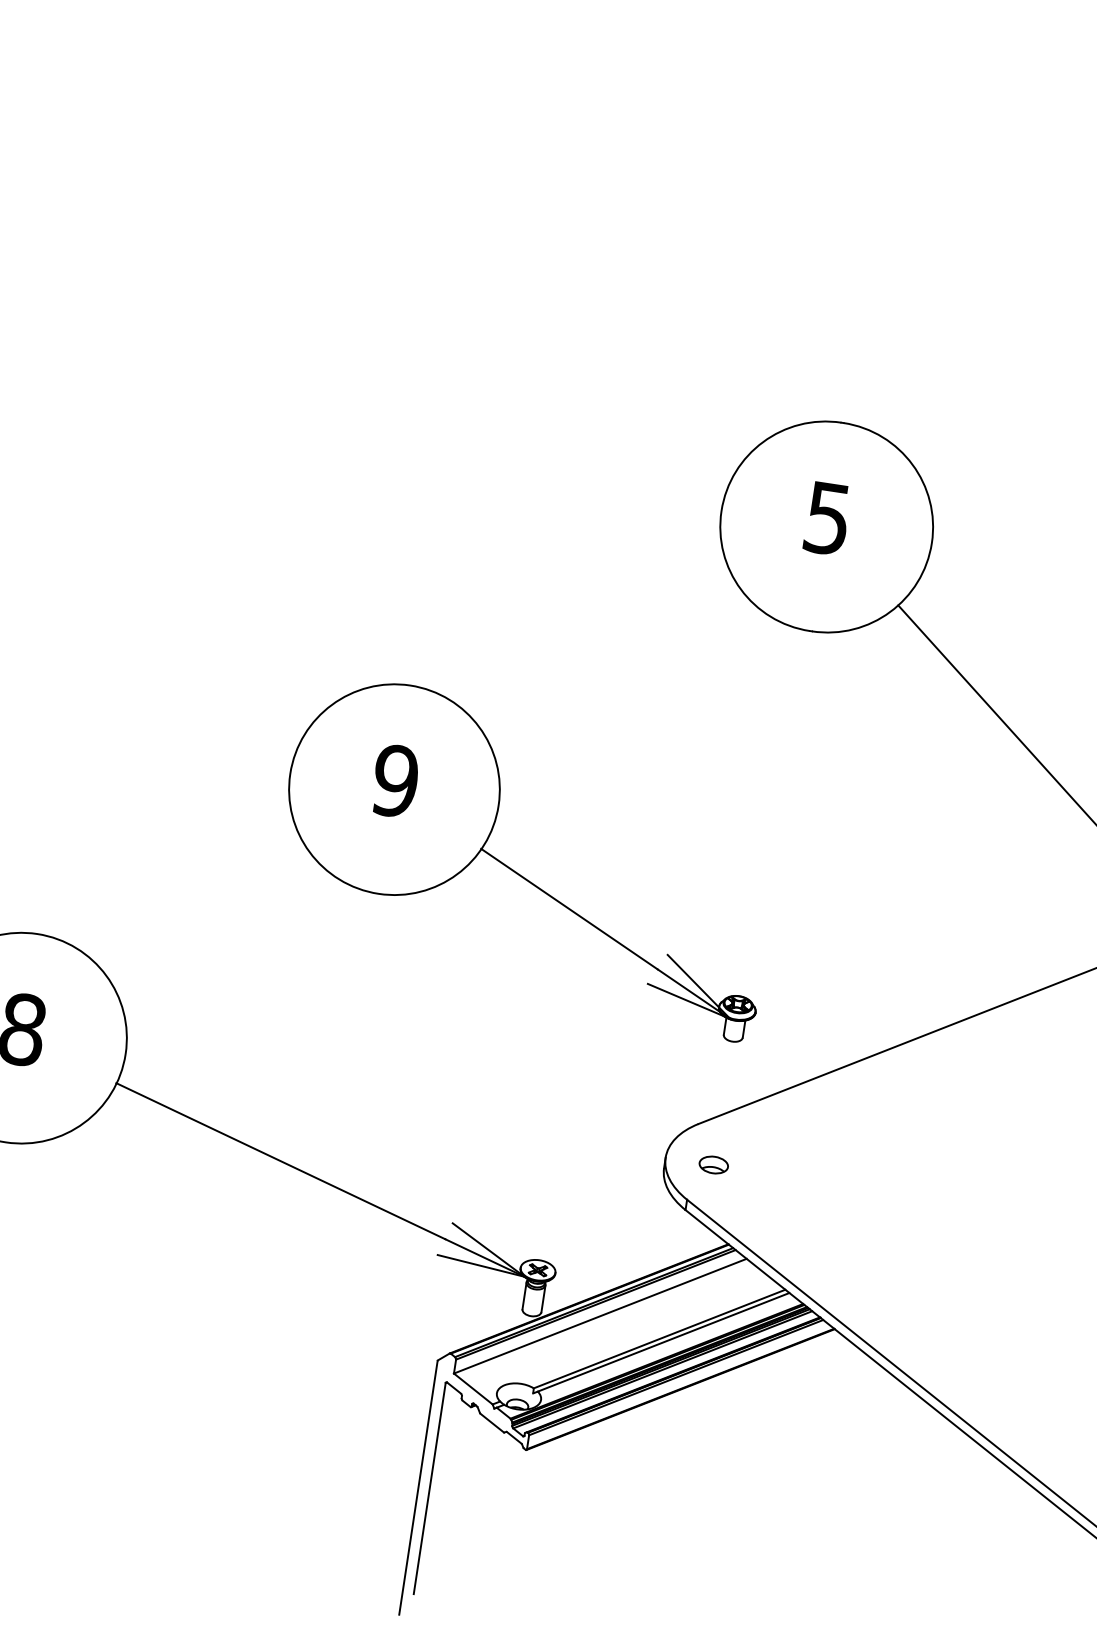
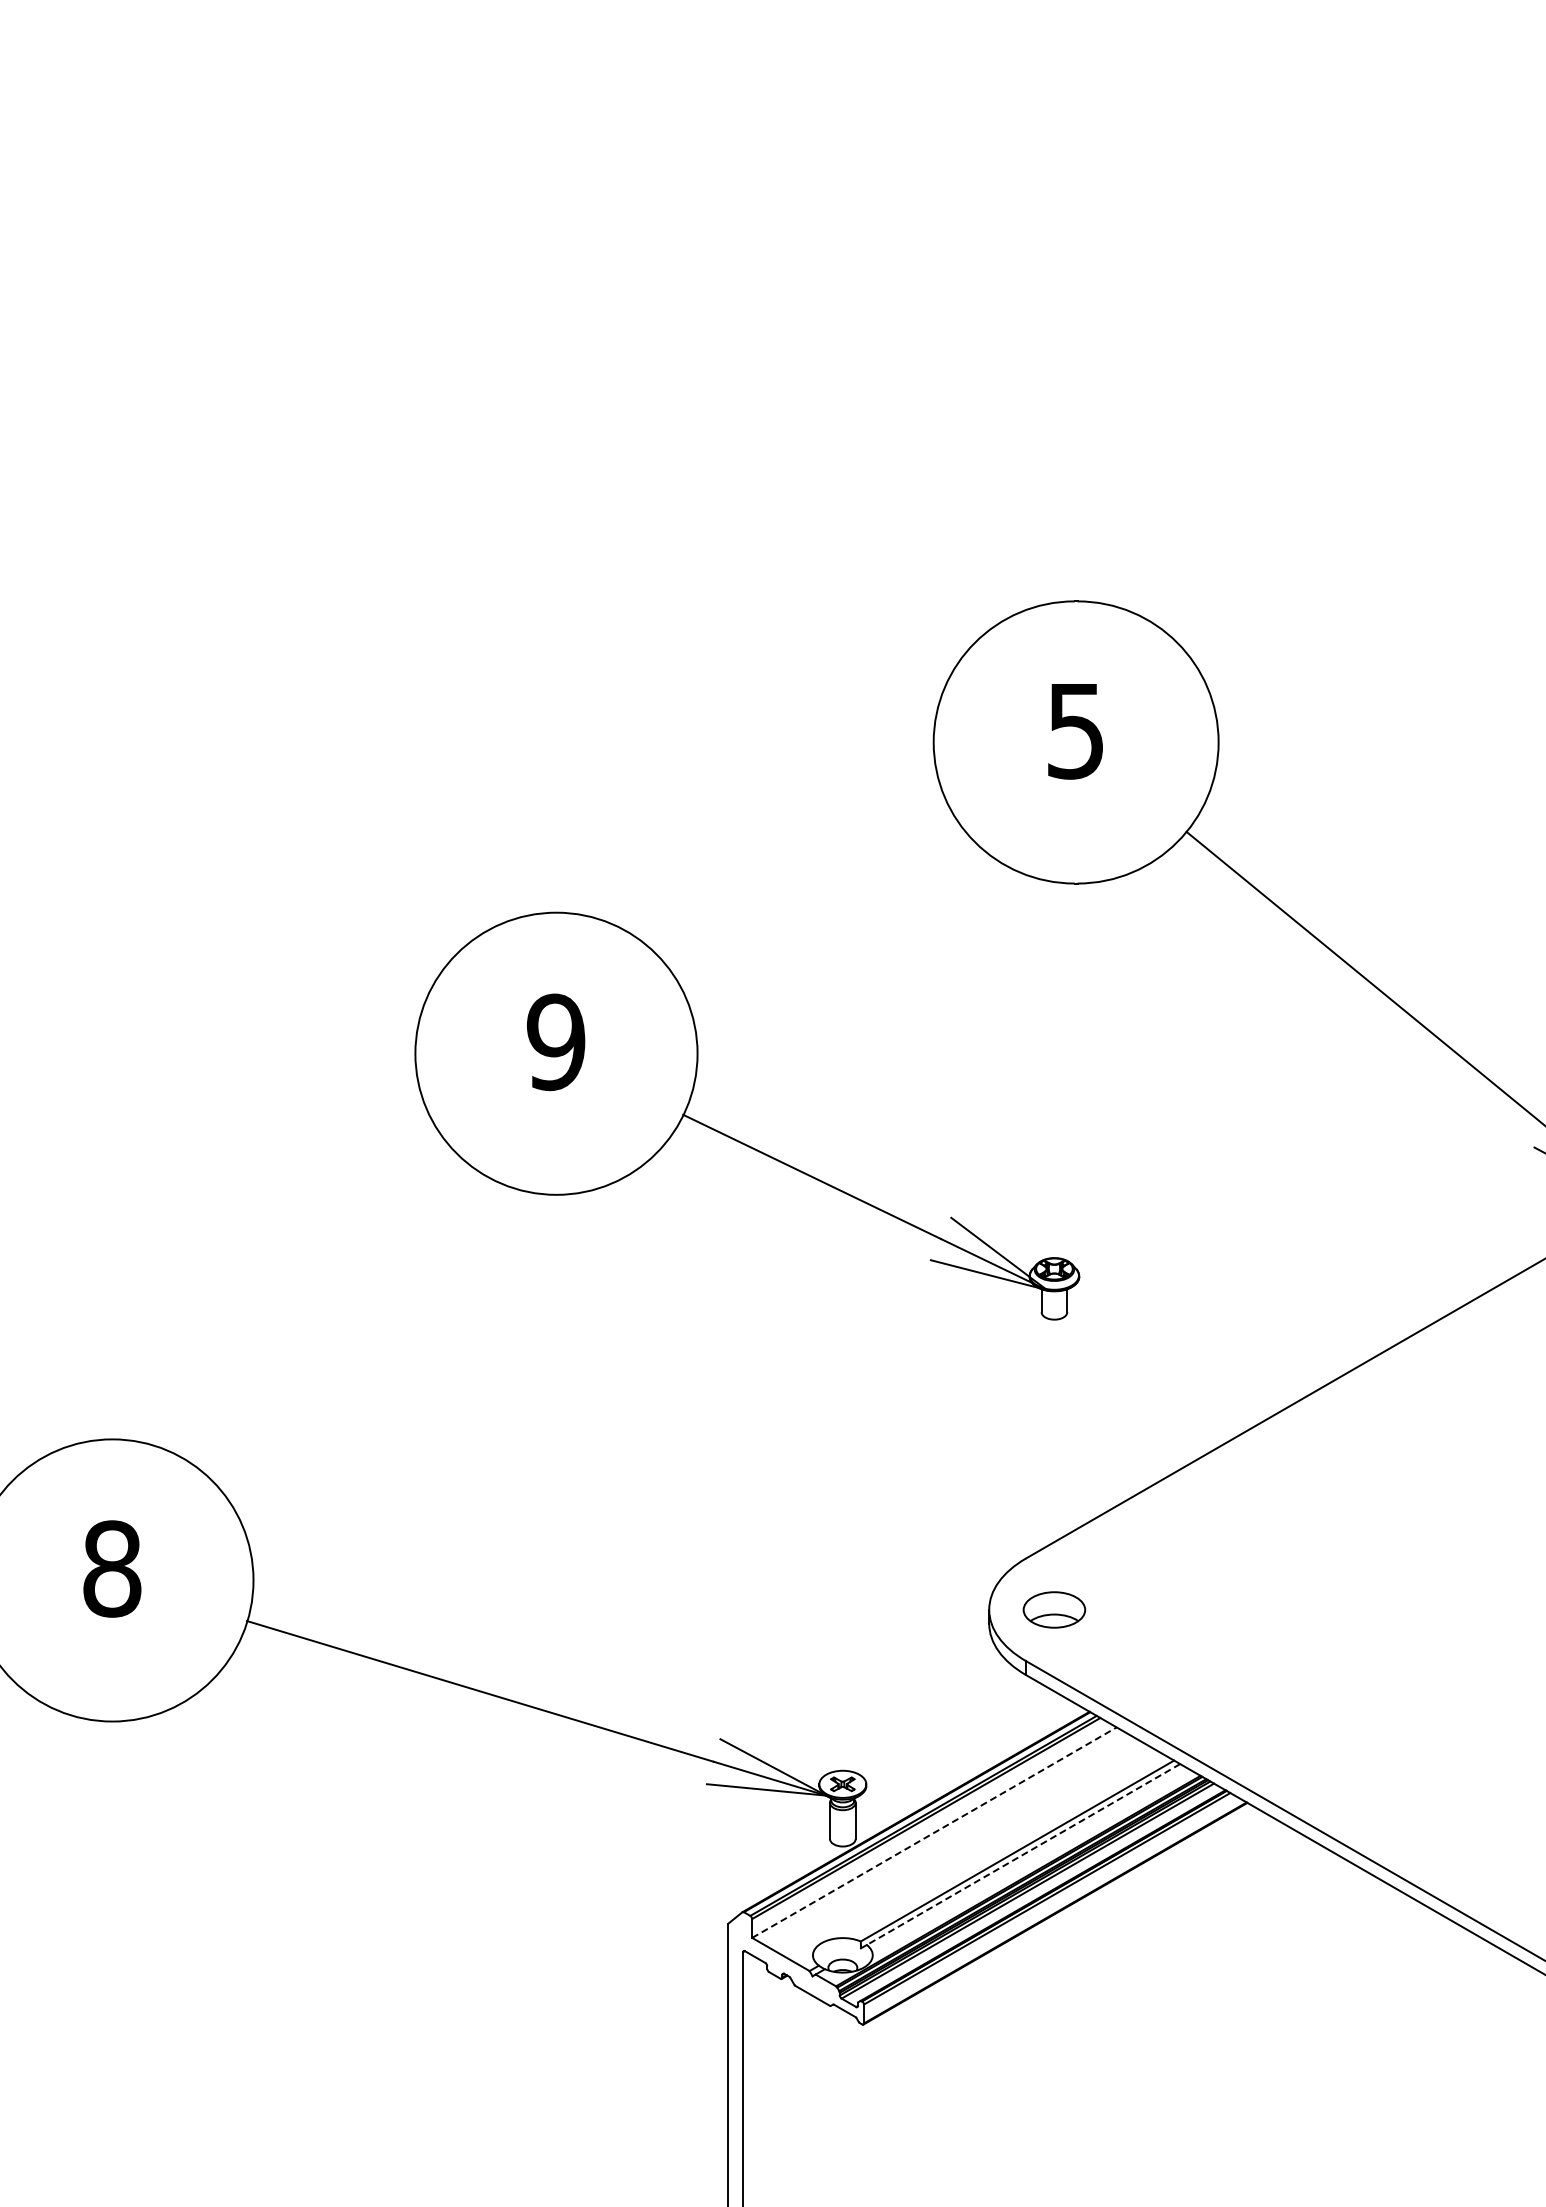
part: (518, 873) -> (737, 1139), moved
part: (713, 1164) -> (1054, 1609), size x1.6
line: (600, 1316) -> (934, 1832), solid -> dashed
line: (663, 1342) -> (1023, 1854), solid -> dashed

